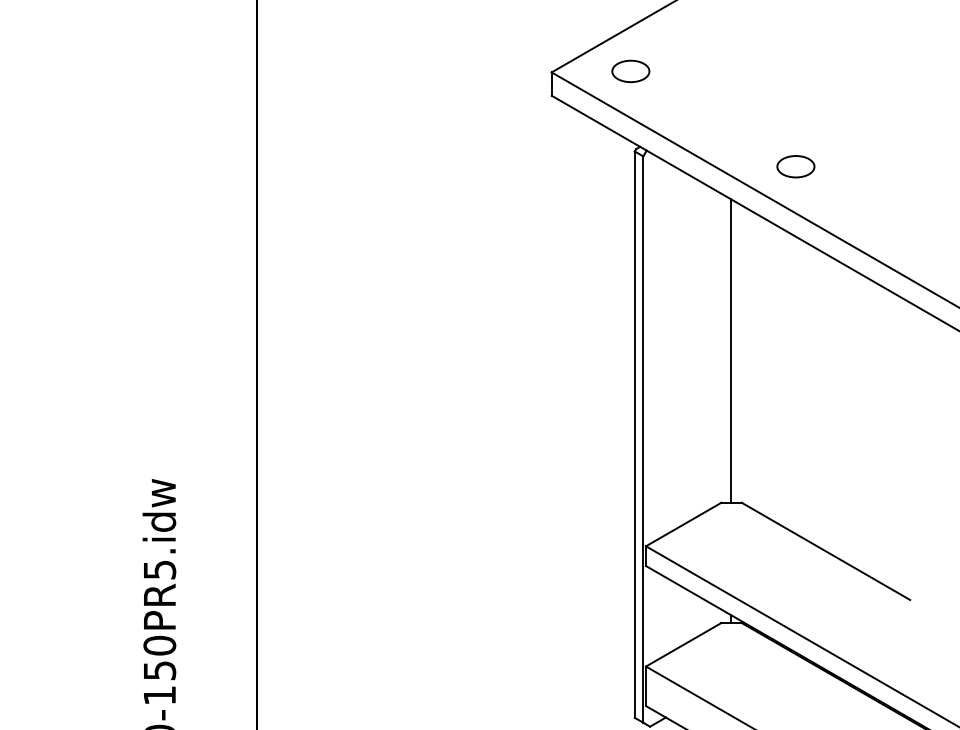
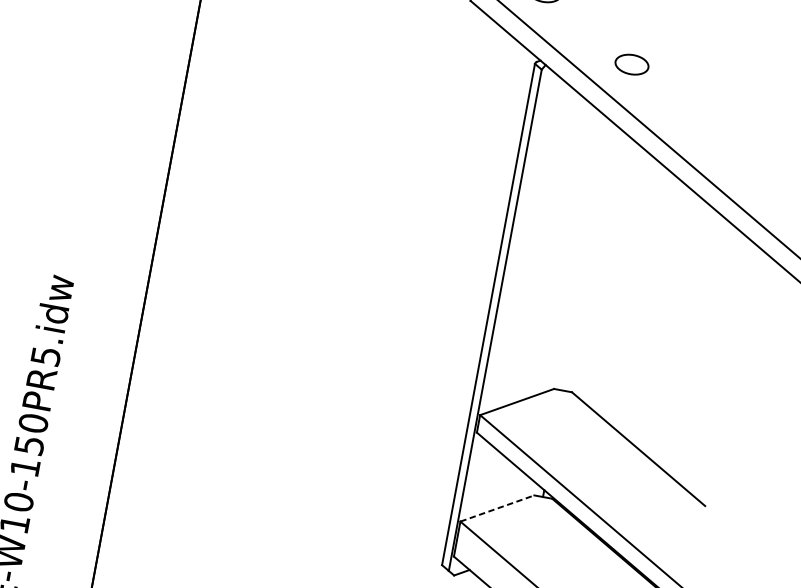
part: (795, 166) -> (631, 64), moved
line: (731, 350) -> (587, 255), removed
line: (683, 644) -> (497, 508), solid -> dashed

